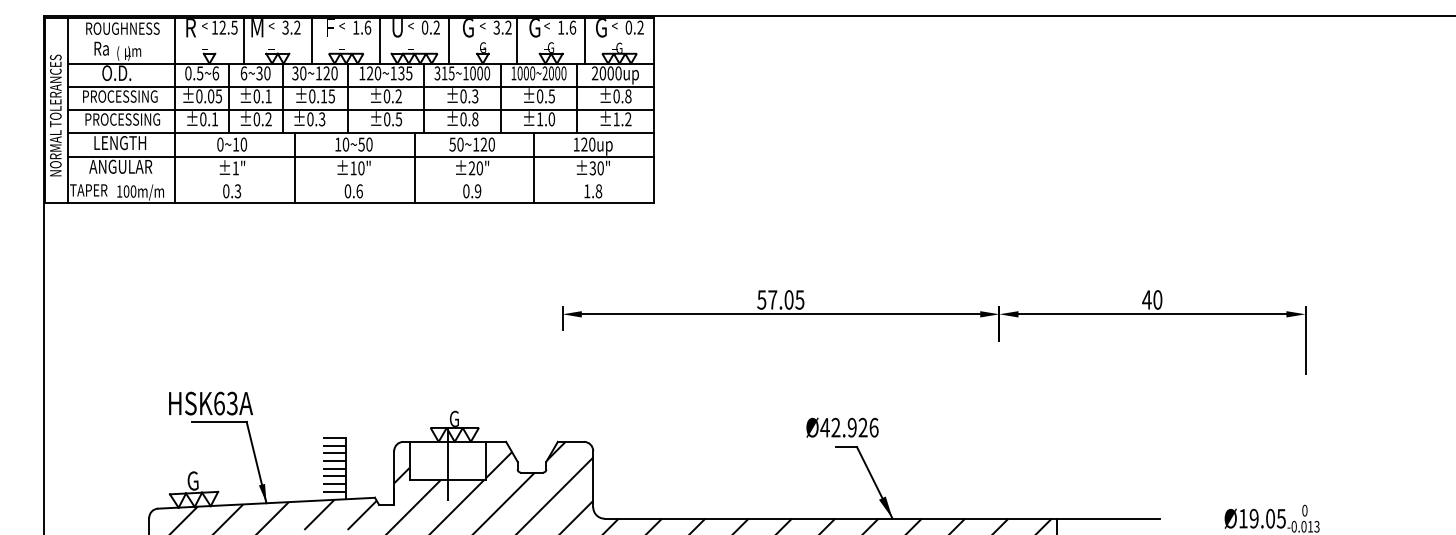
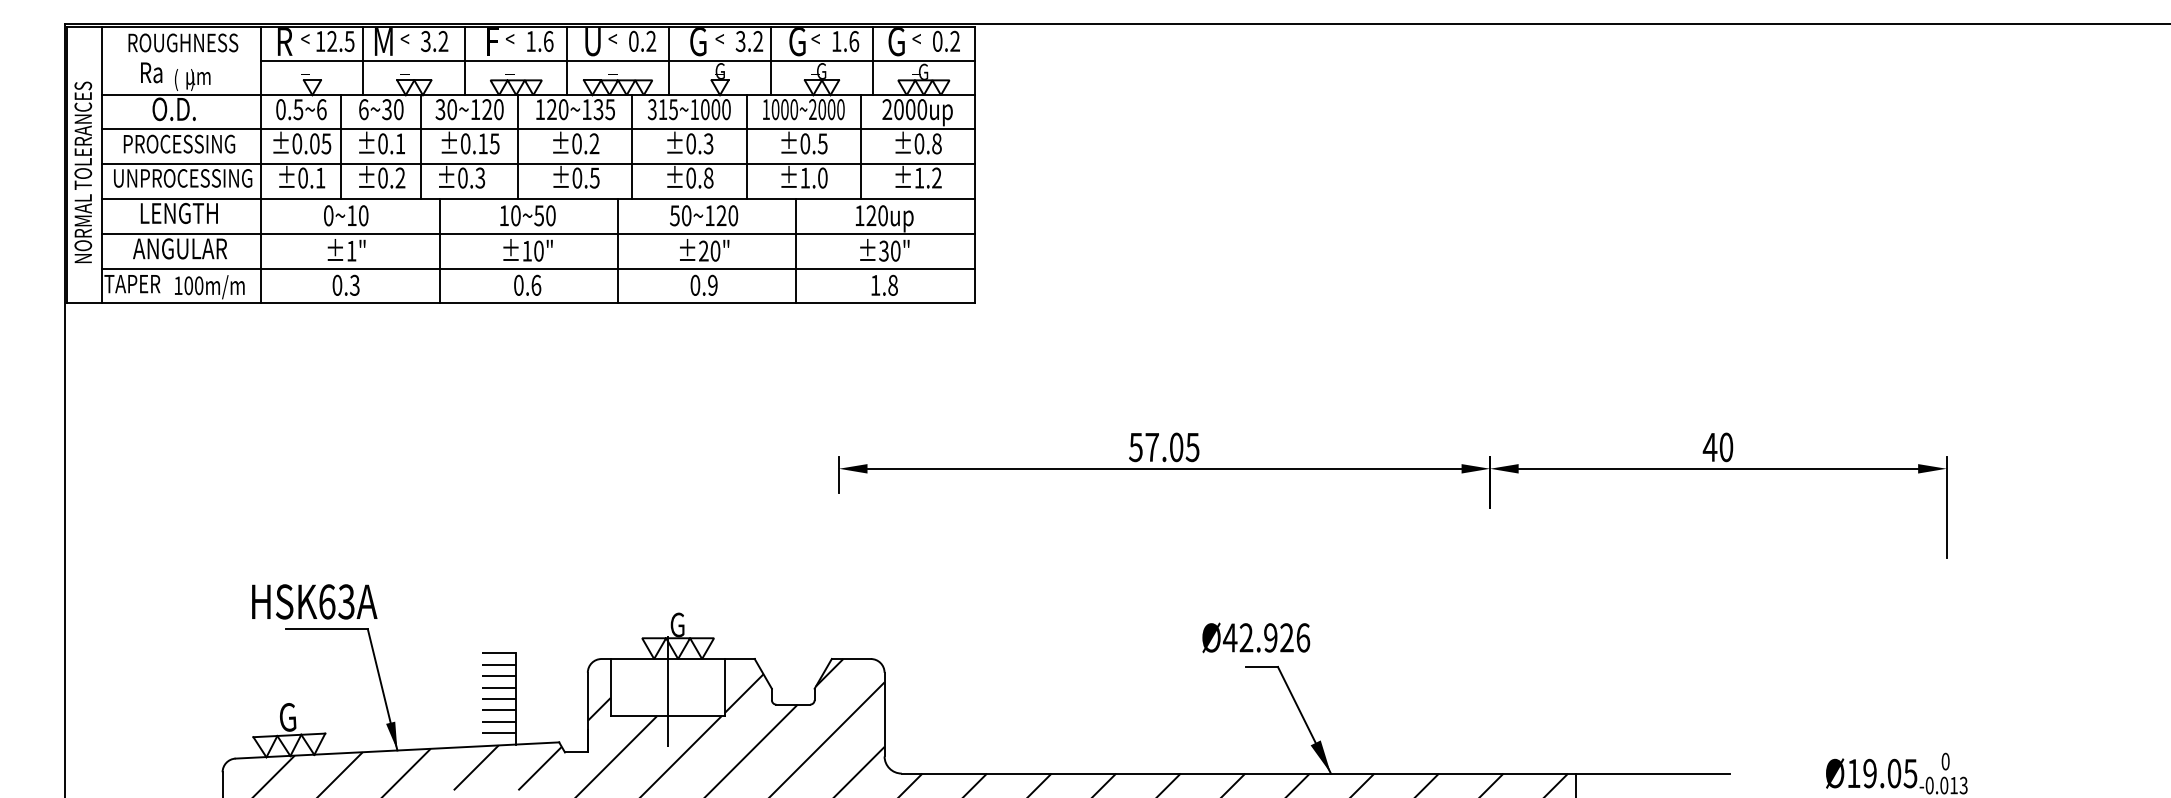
line: (414, 40) -> (618, 60), added
text: (122, 119) -> (182, 178), PROCESSING -> UNPROCESSING
line: (360, 180) -> (537, 269), added

